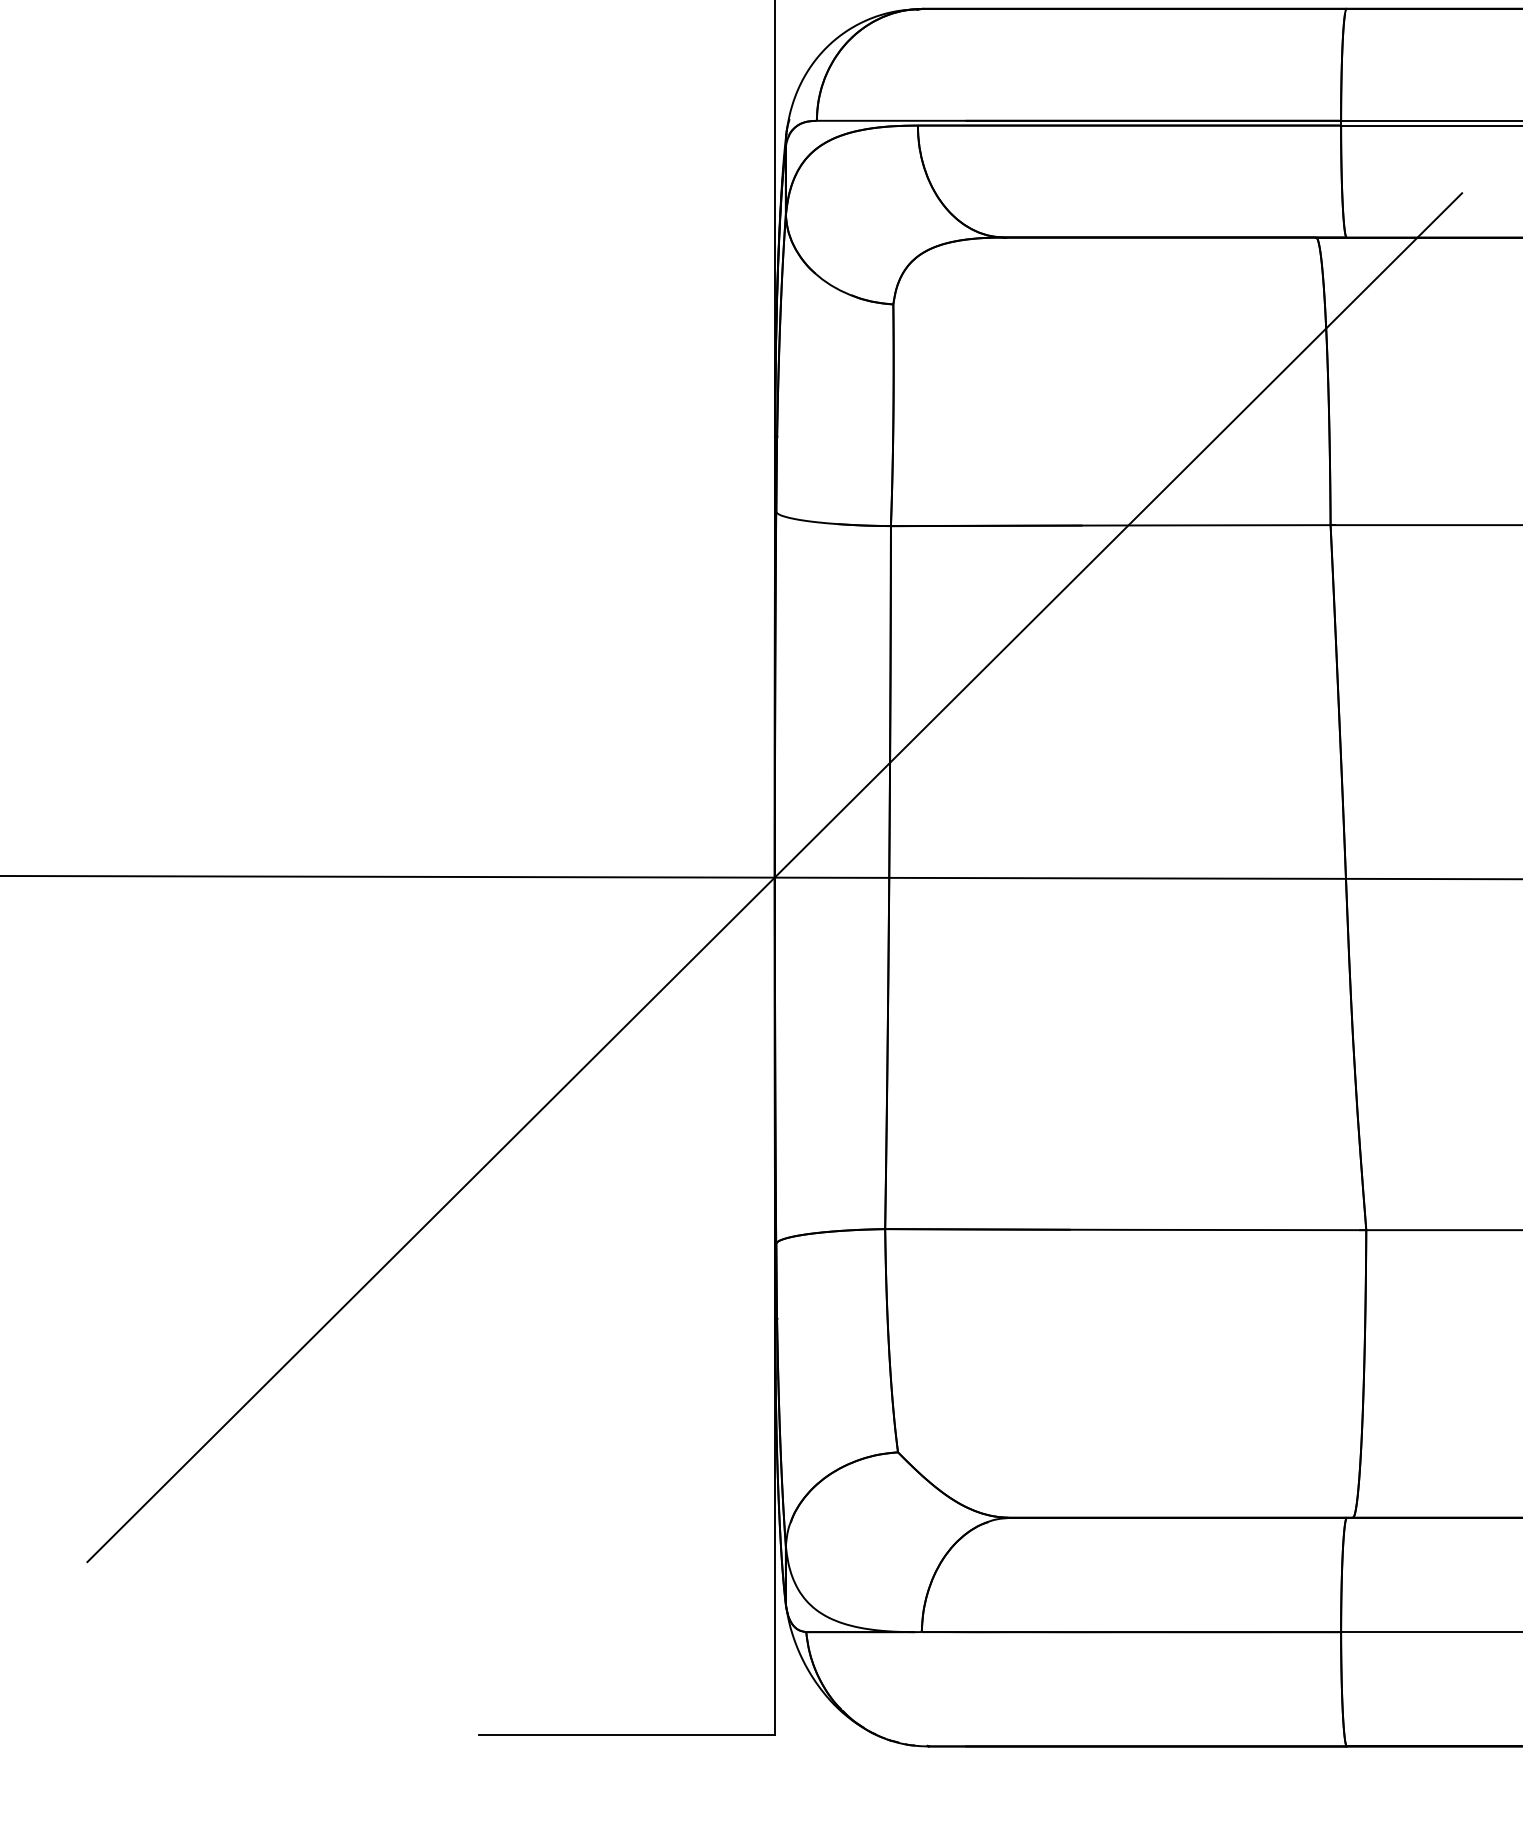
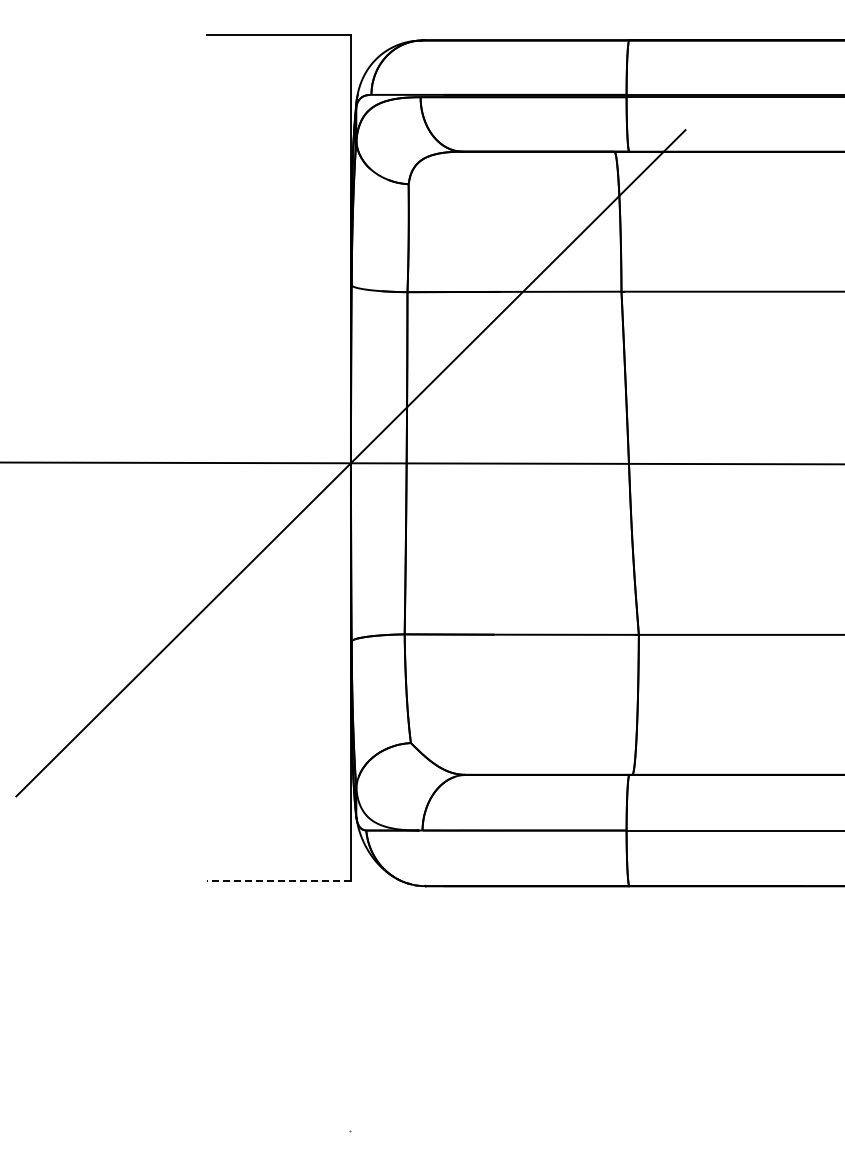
line: (625, 1734) -> (278, 880), solid -> dashed

